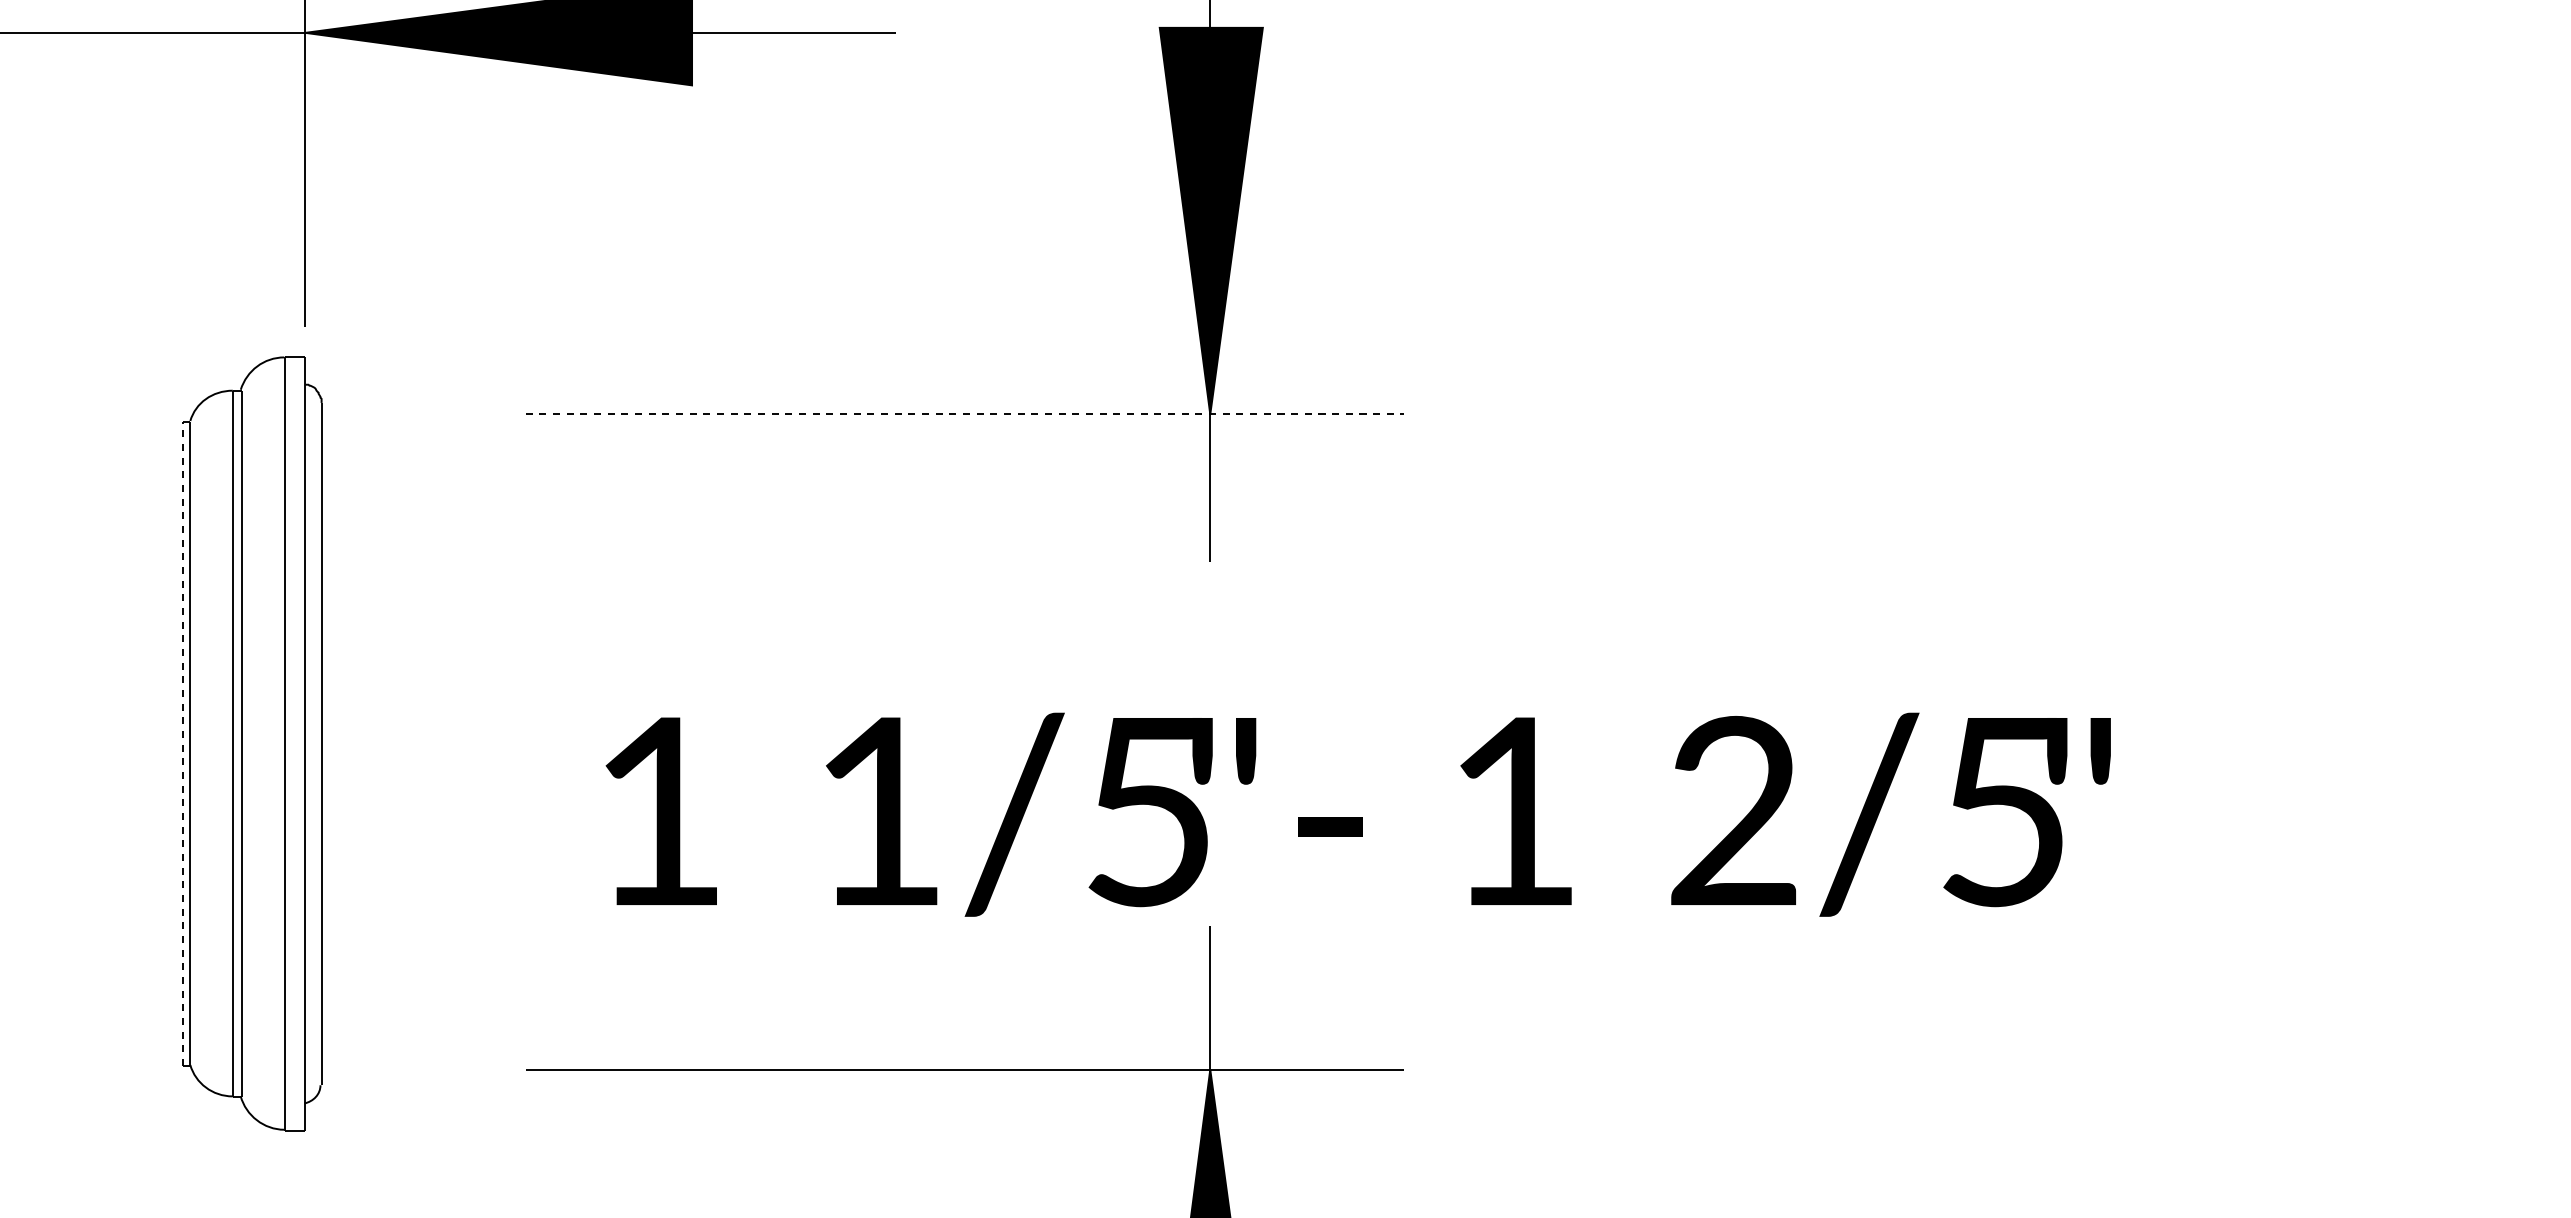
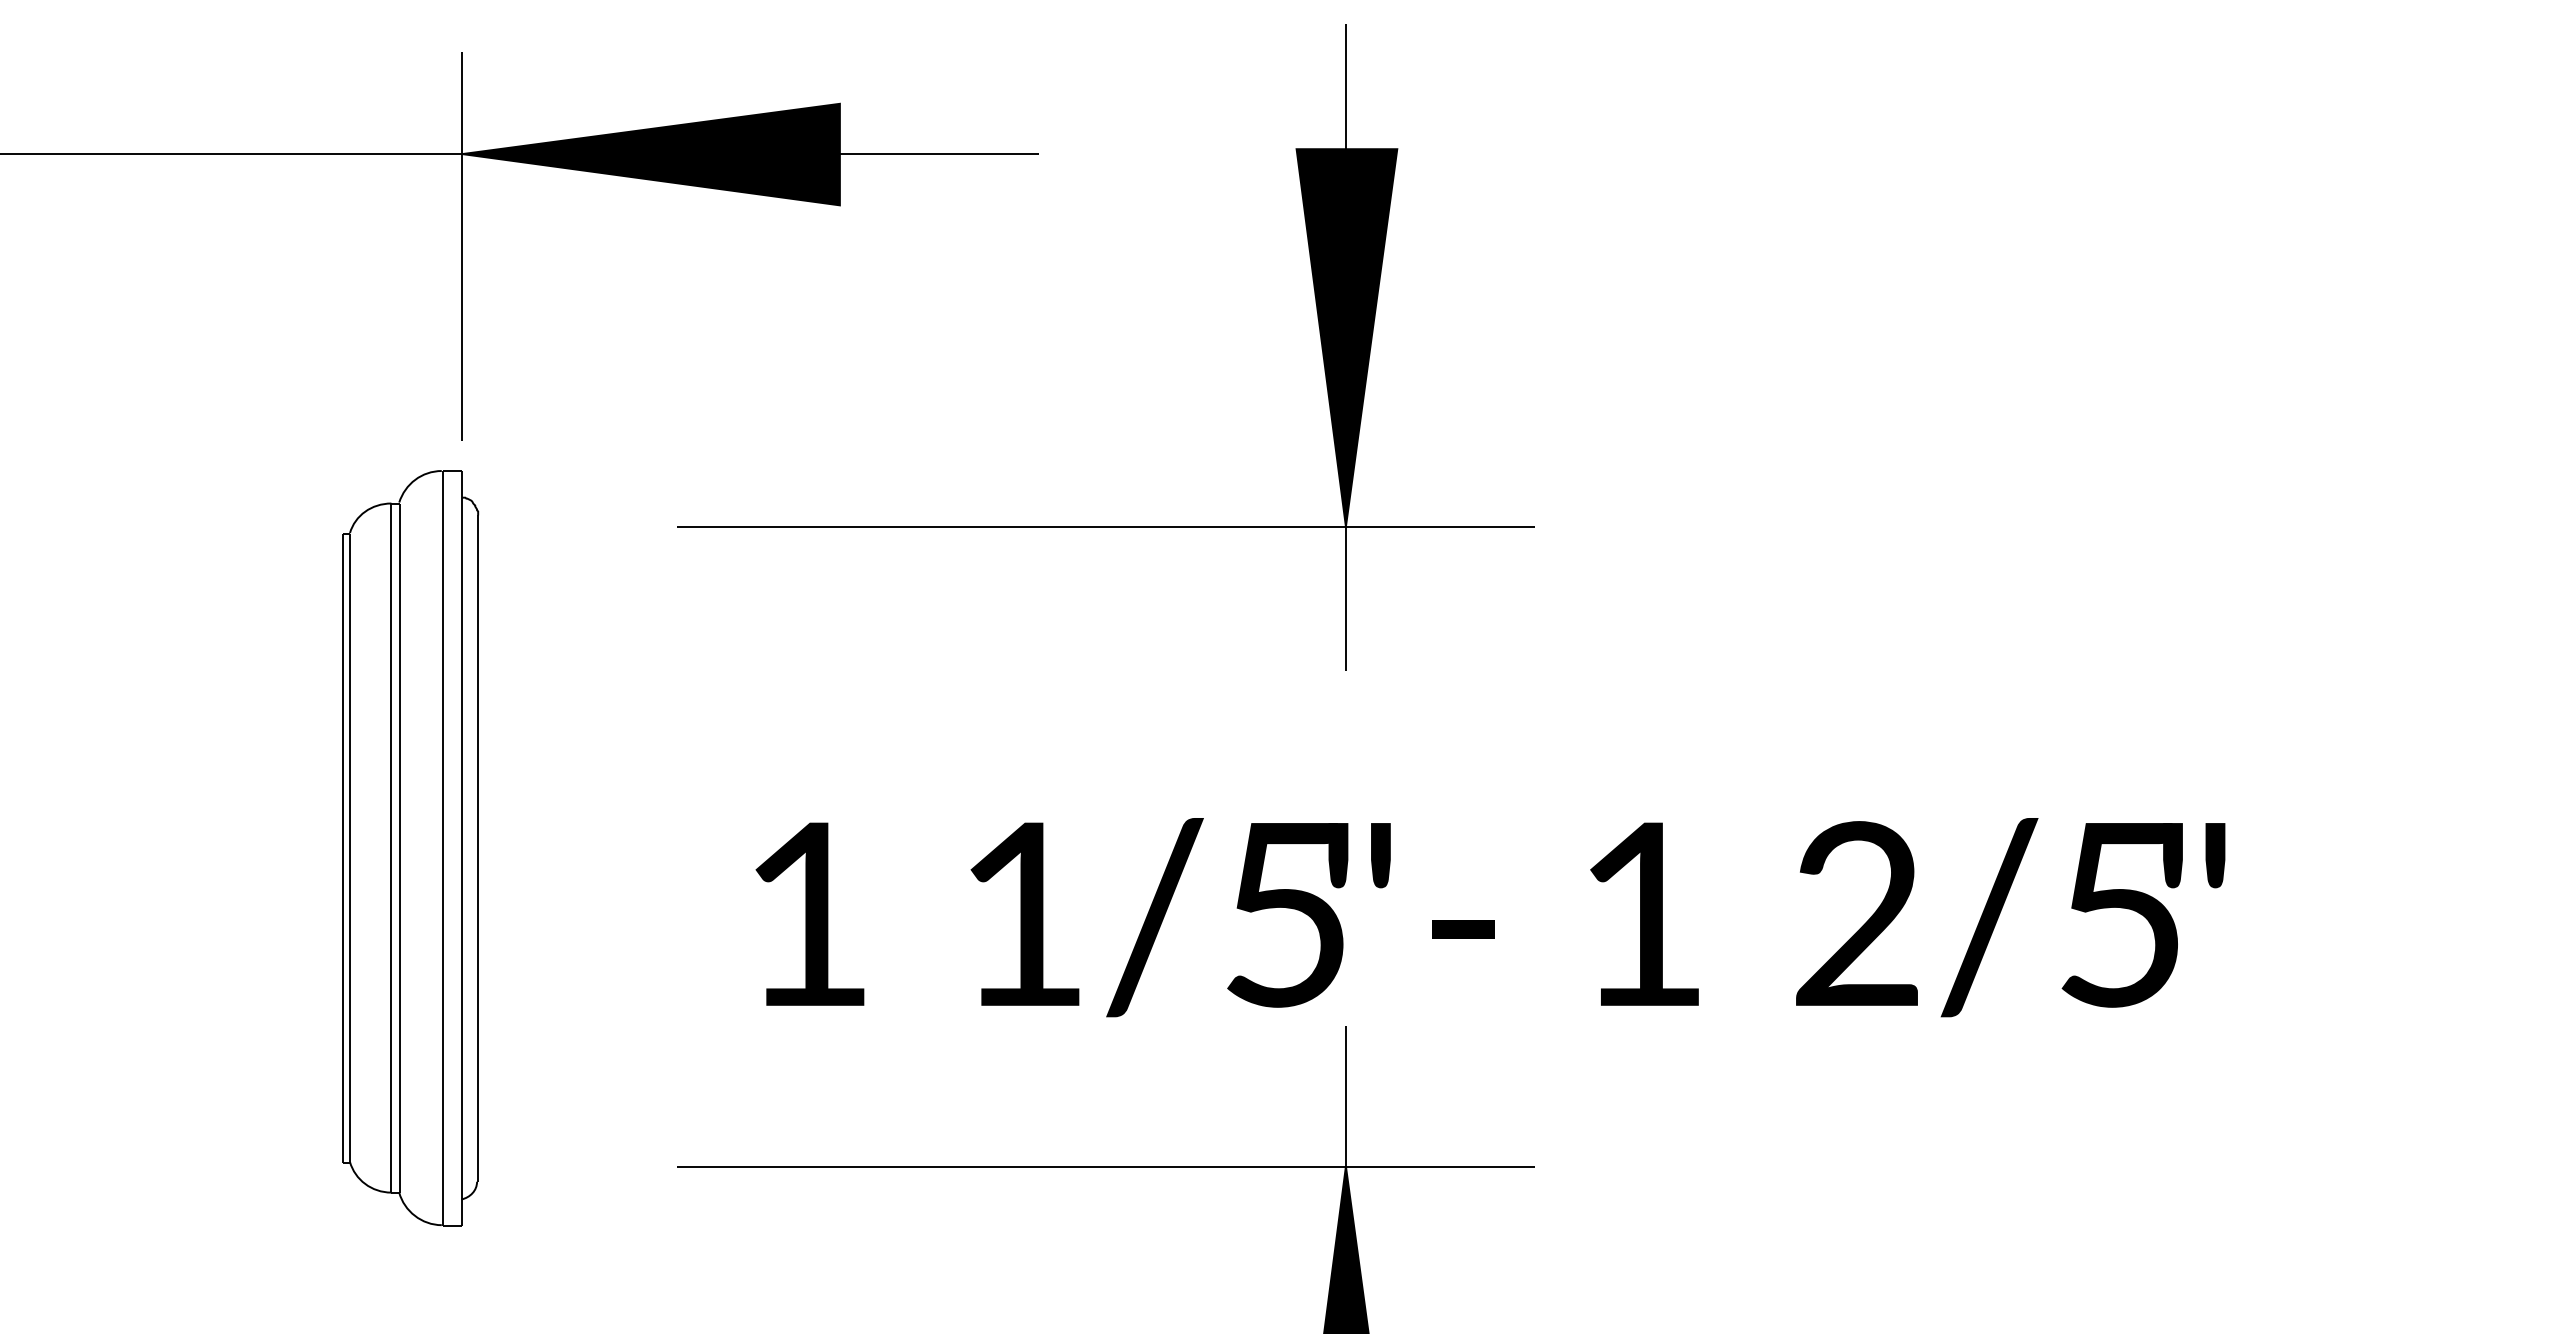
line: (965, 414) -> (1106, 526), dashed -> solid
line: (183, 744) -> (343, 848), dashed -> solid

